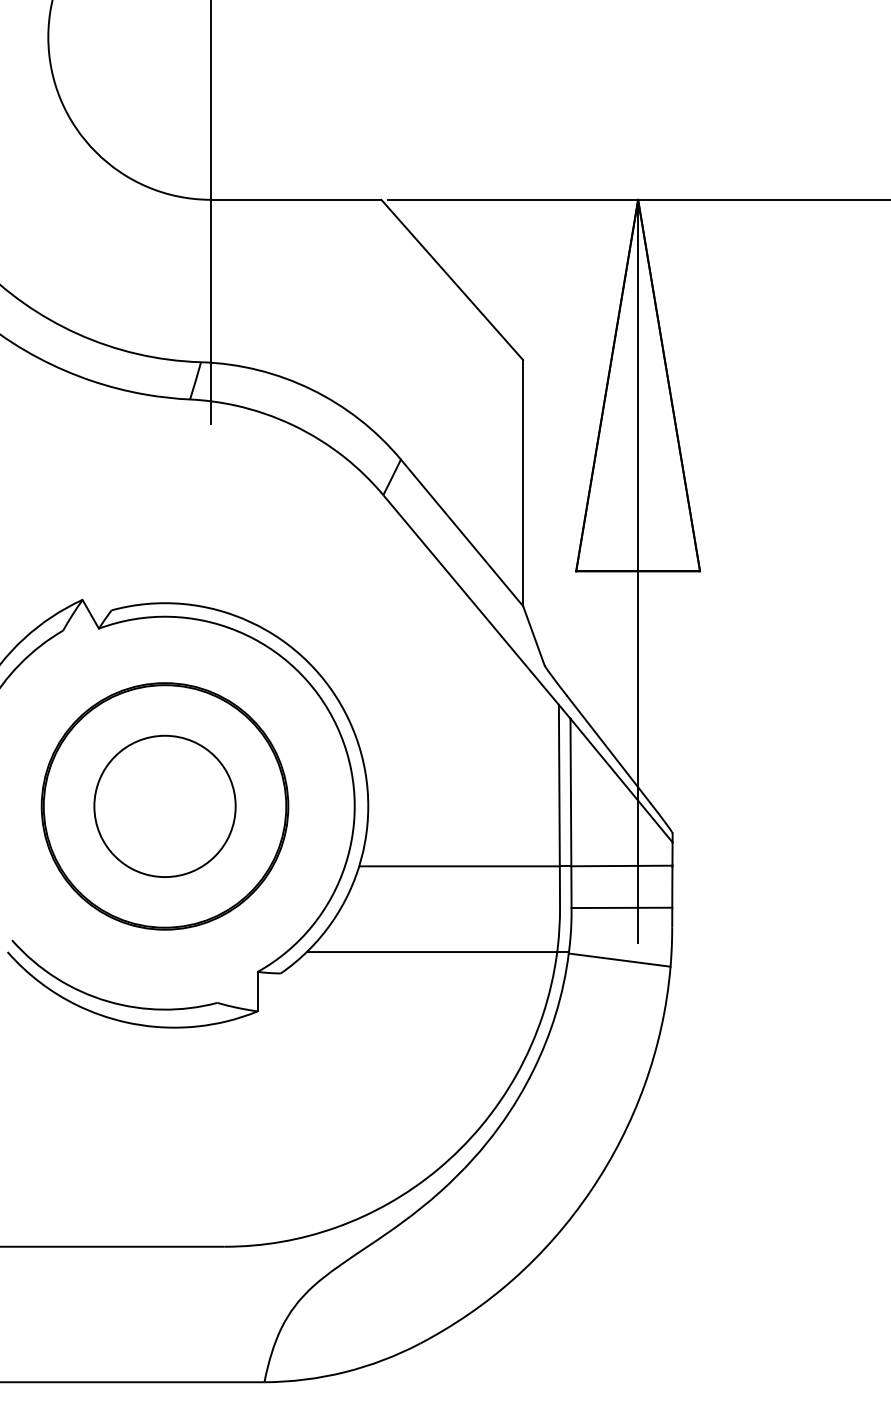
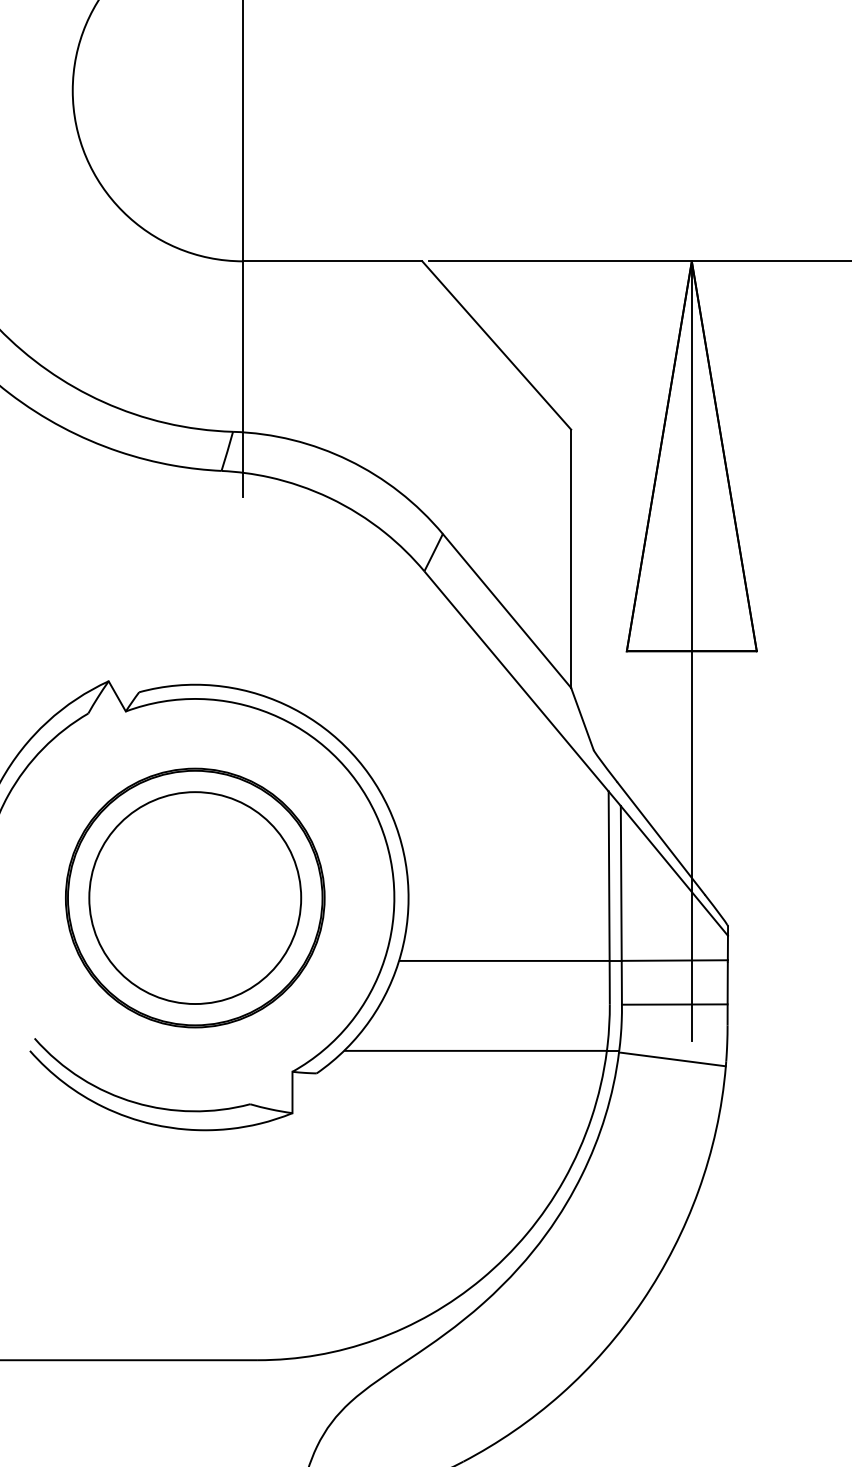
circle: (164, 806) -> (194, 898), size x1.43

